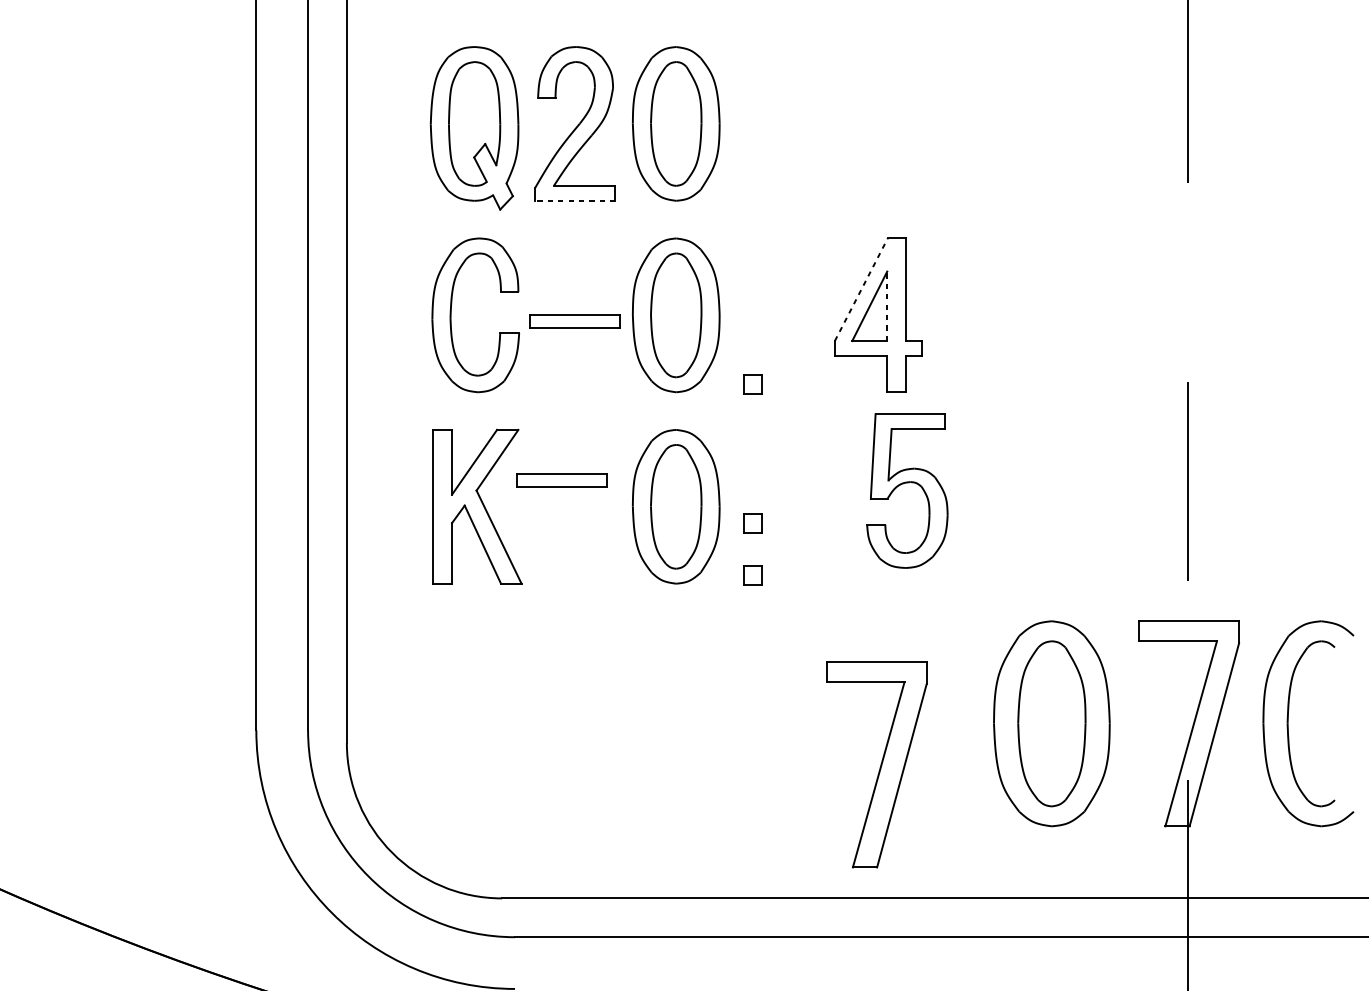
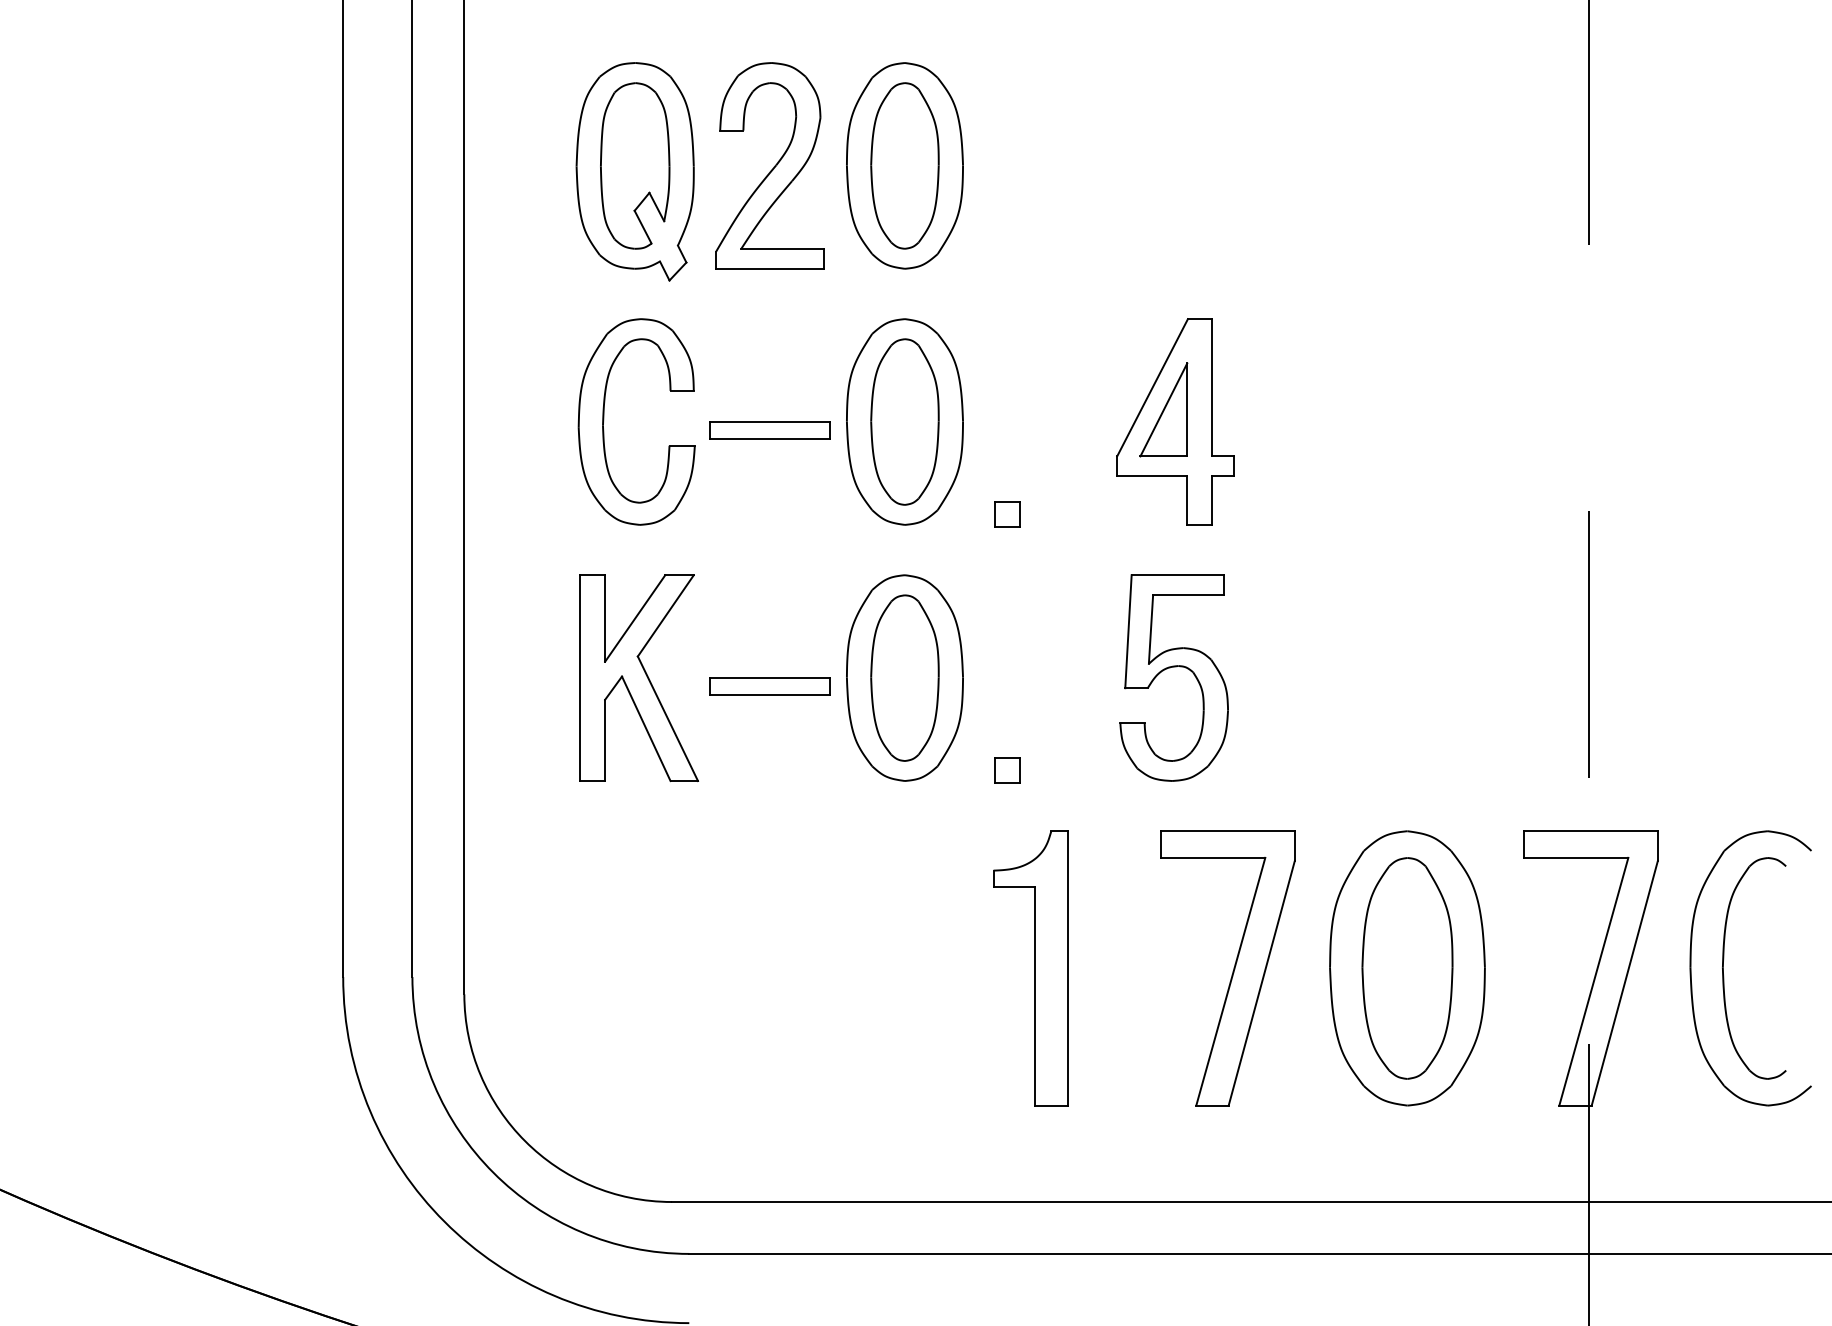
line: (574, 200) -> (769, 268), dashed -> solid
line: (861, 289) -> (1152, 387), dashed -> solid
line: (887, 306) -> (1187, 409), dashed -> solid
part: (561, 480) -> (769, 686), moved
part: (904, 483) -> (1170, 668), moved
part: (752, 523) -> (1007, 700), removed
part: (770, 723) -> (1030, 968), added
part: (876, 764) -> (1227, 968), moved

